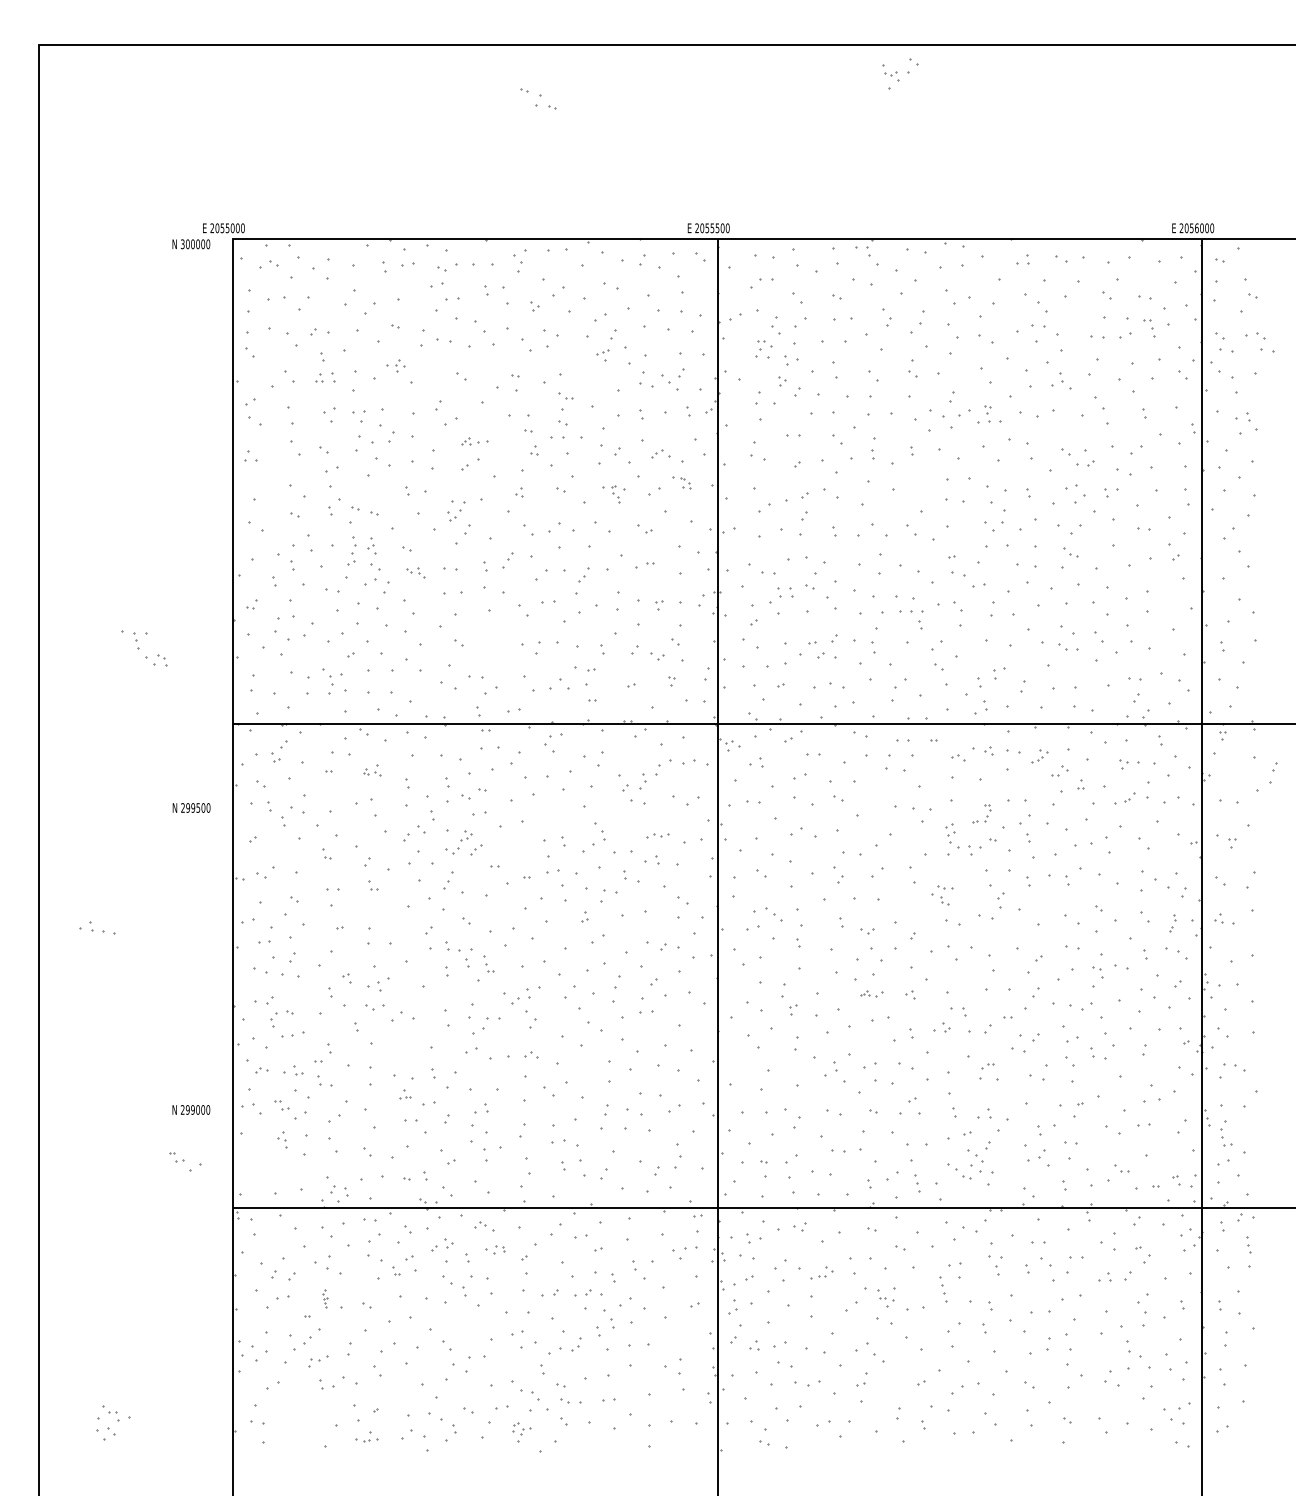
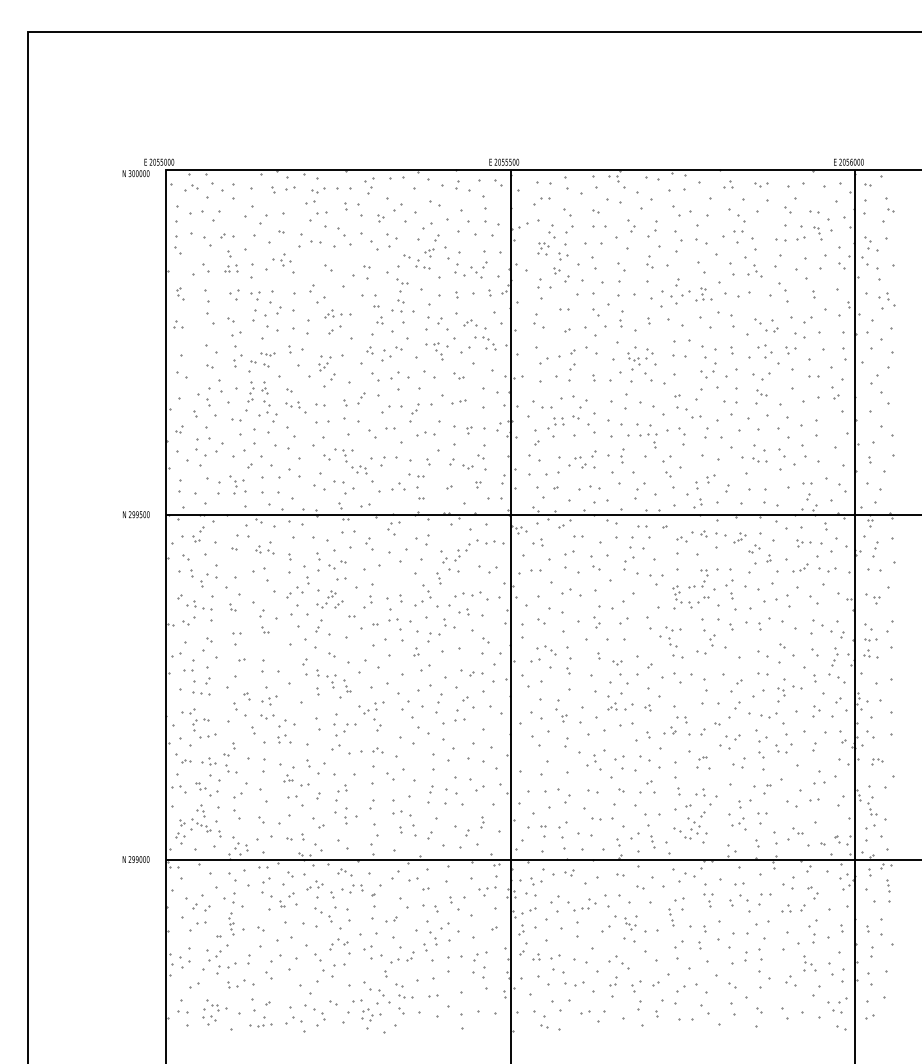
part: (900, 74) -> (640, 359), moved
part: (537, 97) -> (416, 261), moved
part: (1070, 259) -> (761, 184), size x0.62
part: (1265, 342) -> (900, 243), removed
part: (395, 364) -> (281, 259), size x1.43
part: (253, 412) -> (180, 293), size x0.62
part: (474, 440) -> (337, 313), size x1.43
part: (682, 483) -> (485, 343), size x1.67
part: (613, 494) -> (436, 351), size x1.43
part: (376, 498) -> (267, 354), added
part: (543, 499) -> (386, 355), added
part: (415, 573) -> (295, 407), size x1.67
part: (598, 609) -> (425, 433), size x0.62
part: (875, 640) -> (622, 455), size x0.71
part: (144, 648) -> (350, 461), moved
part: (519, 764) -> (369, 543), size x0.62
part: (371, 769) -> (264, 547), size x1.43
part: (1274, 772) -> (875, 549), moved
part: (883, 792) -> (628, 563), added
part: (1163, 800) -> (827, 569), size x0.71
text: (191, 807) -> (136, 514), moved
part: (616, 813) -> (438, 578), added
part: (981, 813) -> (698, 578), size x1.43
part: (657, 835) -> (467, 594), size x1.67
part: (516, 845) -> (367, 601), added
part: (942, 894) -> (670, 636), size x1.43
part: (1223, 899) -> (870, 639), added
part: (1172, 922) -> (834, 656), size x1.43
part: (97, 928) -> (199, 605), moved
part: (283, 975) -> (201, 693), size x0.71
part: (872, 993) -> (620, 706), size x1.67
part: (1147, 1000) -> (816, 711), size x0.62
part: (399, 1038) -> (284, 738), added
part: (1233, 1070) -> (877, 761), size x0.62
text: (190, 1109) -> (135, 859), moved
part: (485, 1146) -> (345, 815), size x0.71
part: (678, 1156) -> (482, 822), size x0.62
part: (184, 1161) -> (131, 826), removed
part: (279, 1168) -> (198, 831), added
part: (495, 1249) -> (352, 888), size x1.67
part: (821, 1271) -> (584, 904), size x1.43
part: (582, 1292) -> (414, 919), removed
part: (325, 1298) -> (231, 923), size x1.67
part: (475, 1327) -> (338, 944), added
part: (675, 1344) -> (480, 956), added
part: (1137, 1354) -> (809, 963), size x0.71
part: (318, 1361) -> (226, 968), size x1.43
part: (894, 1386) -> (636, 986), added
part: (113, 1423) -> (214, 1012), moved
part: (522, 1431) -> (371, 1018), size x1.43
part: (366, 1436) -> (260, 1021), size x1.43

